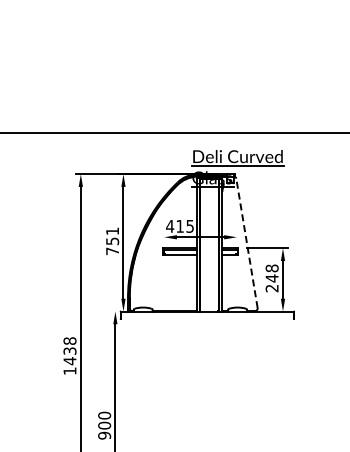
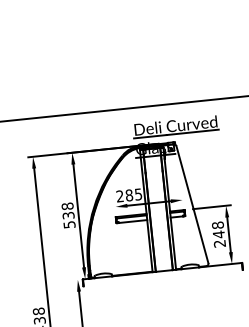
text: (175, 225) -> (124, 195), 415 -> 285
text: (112, 241) -> (68, 215), 751 -> 538
line: (246, 243) -> (192, 204), dashed -> solid

